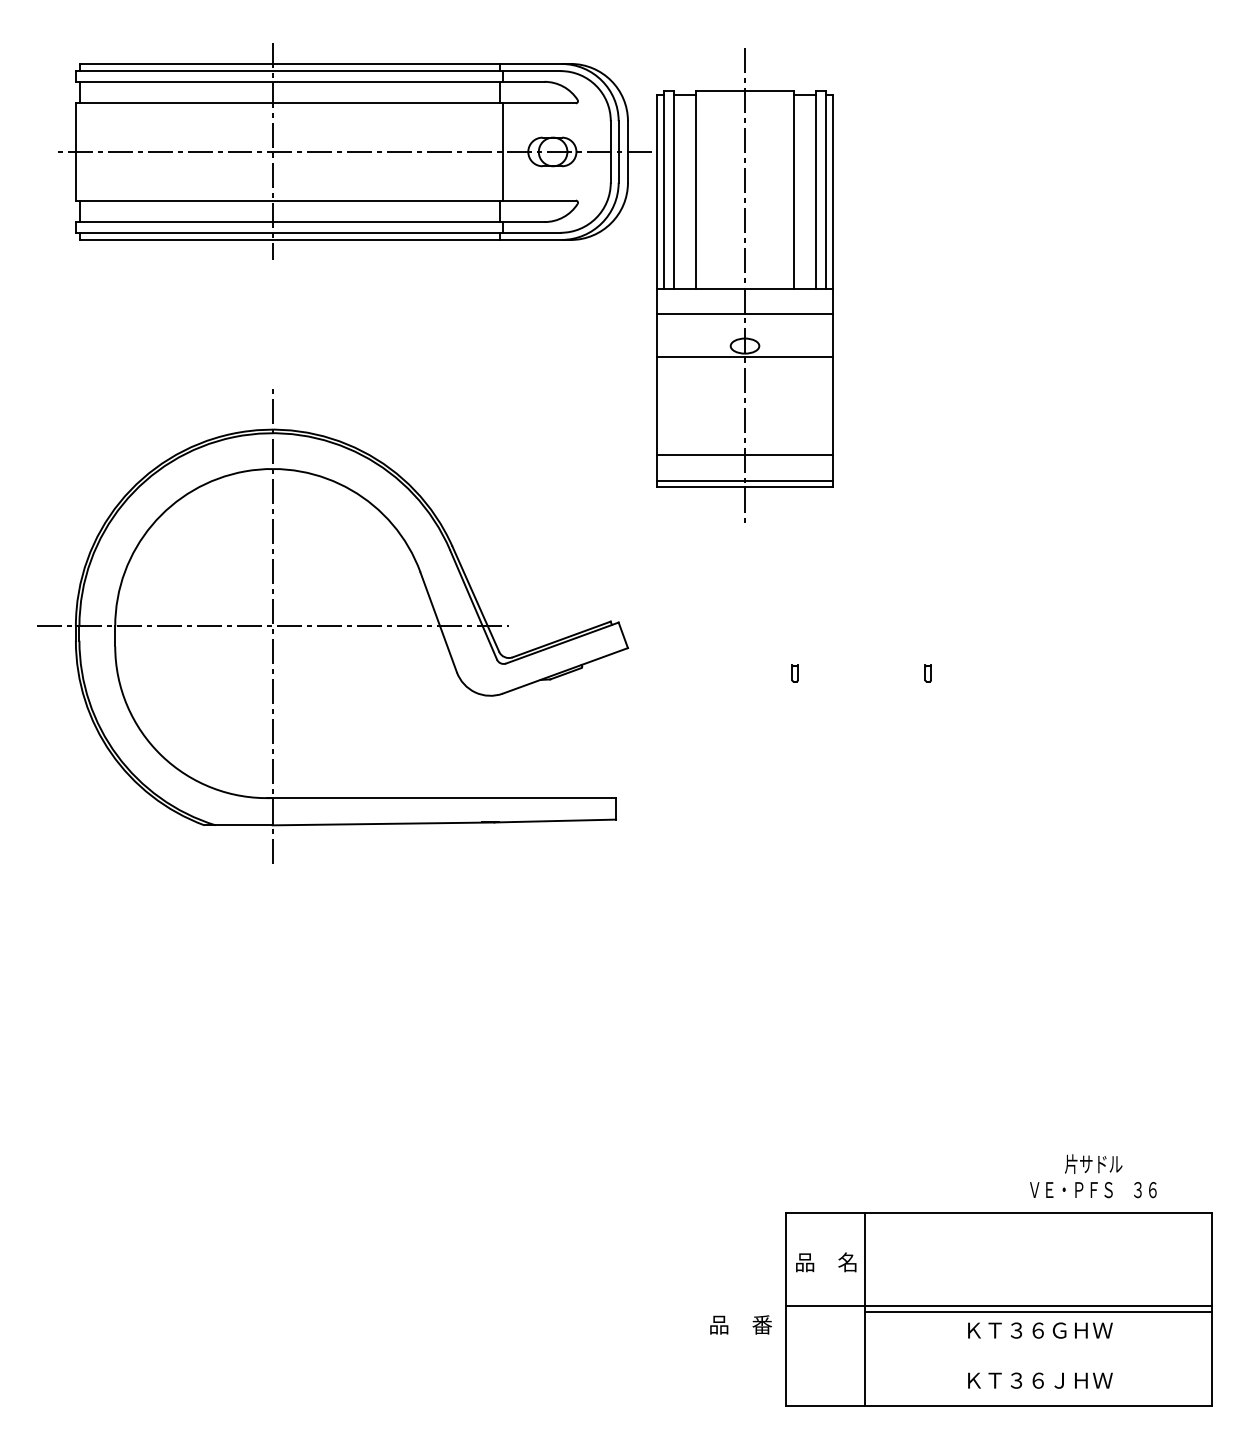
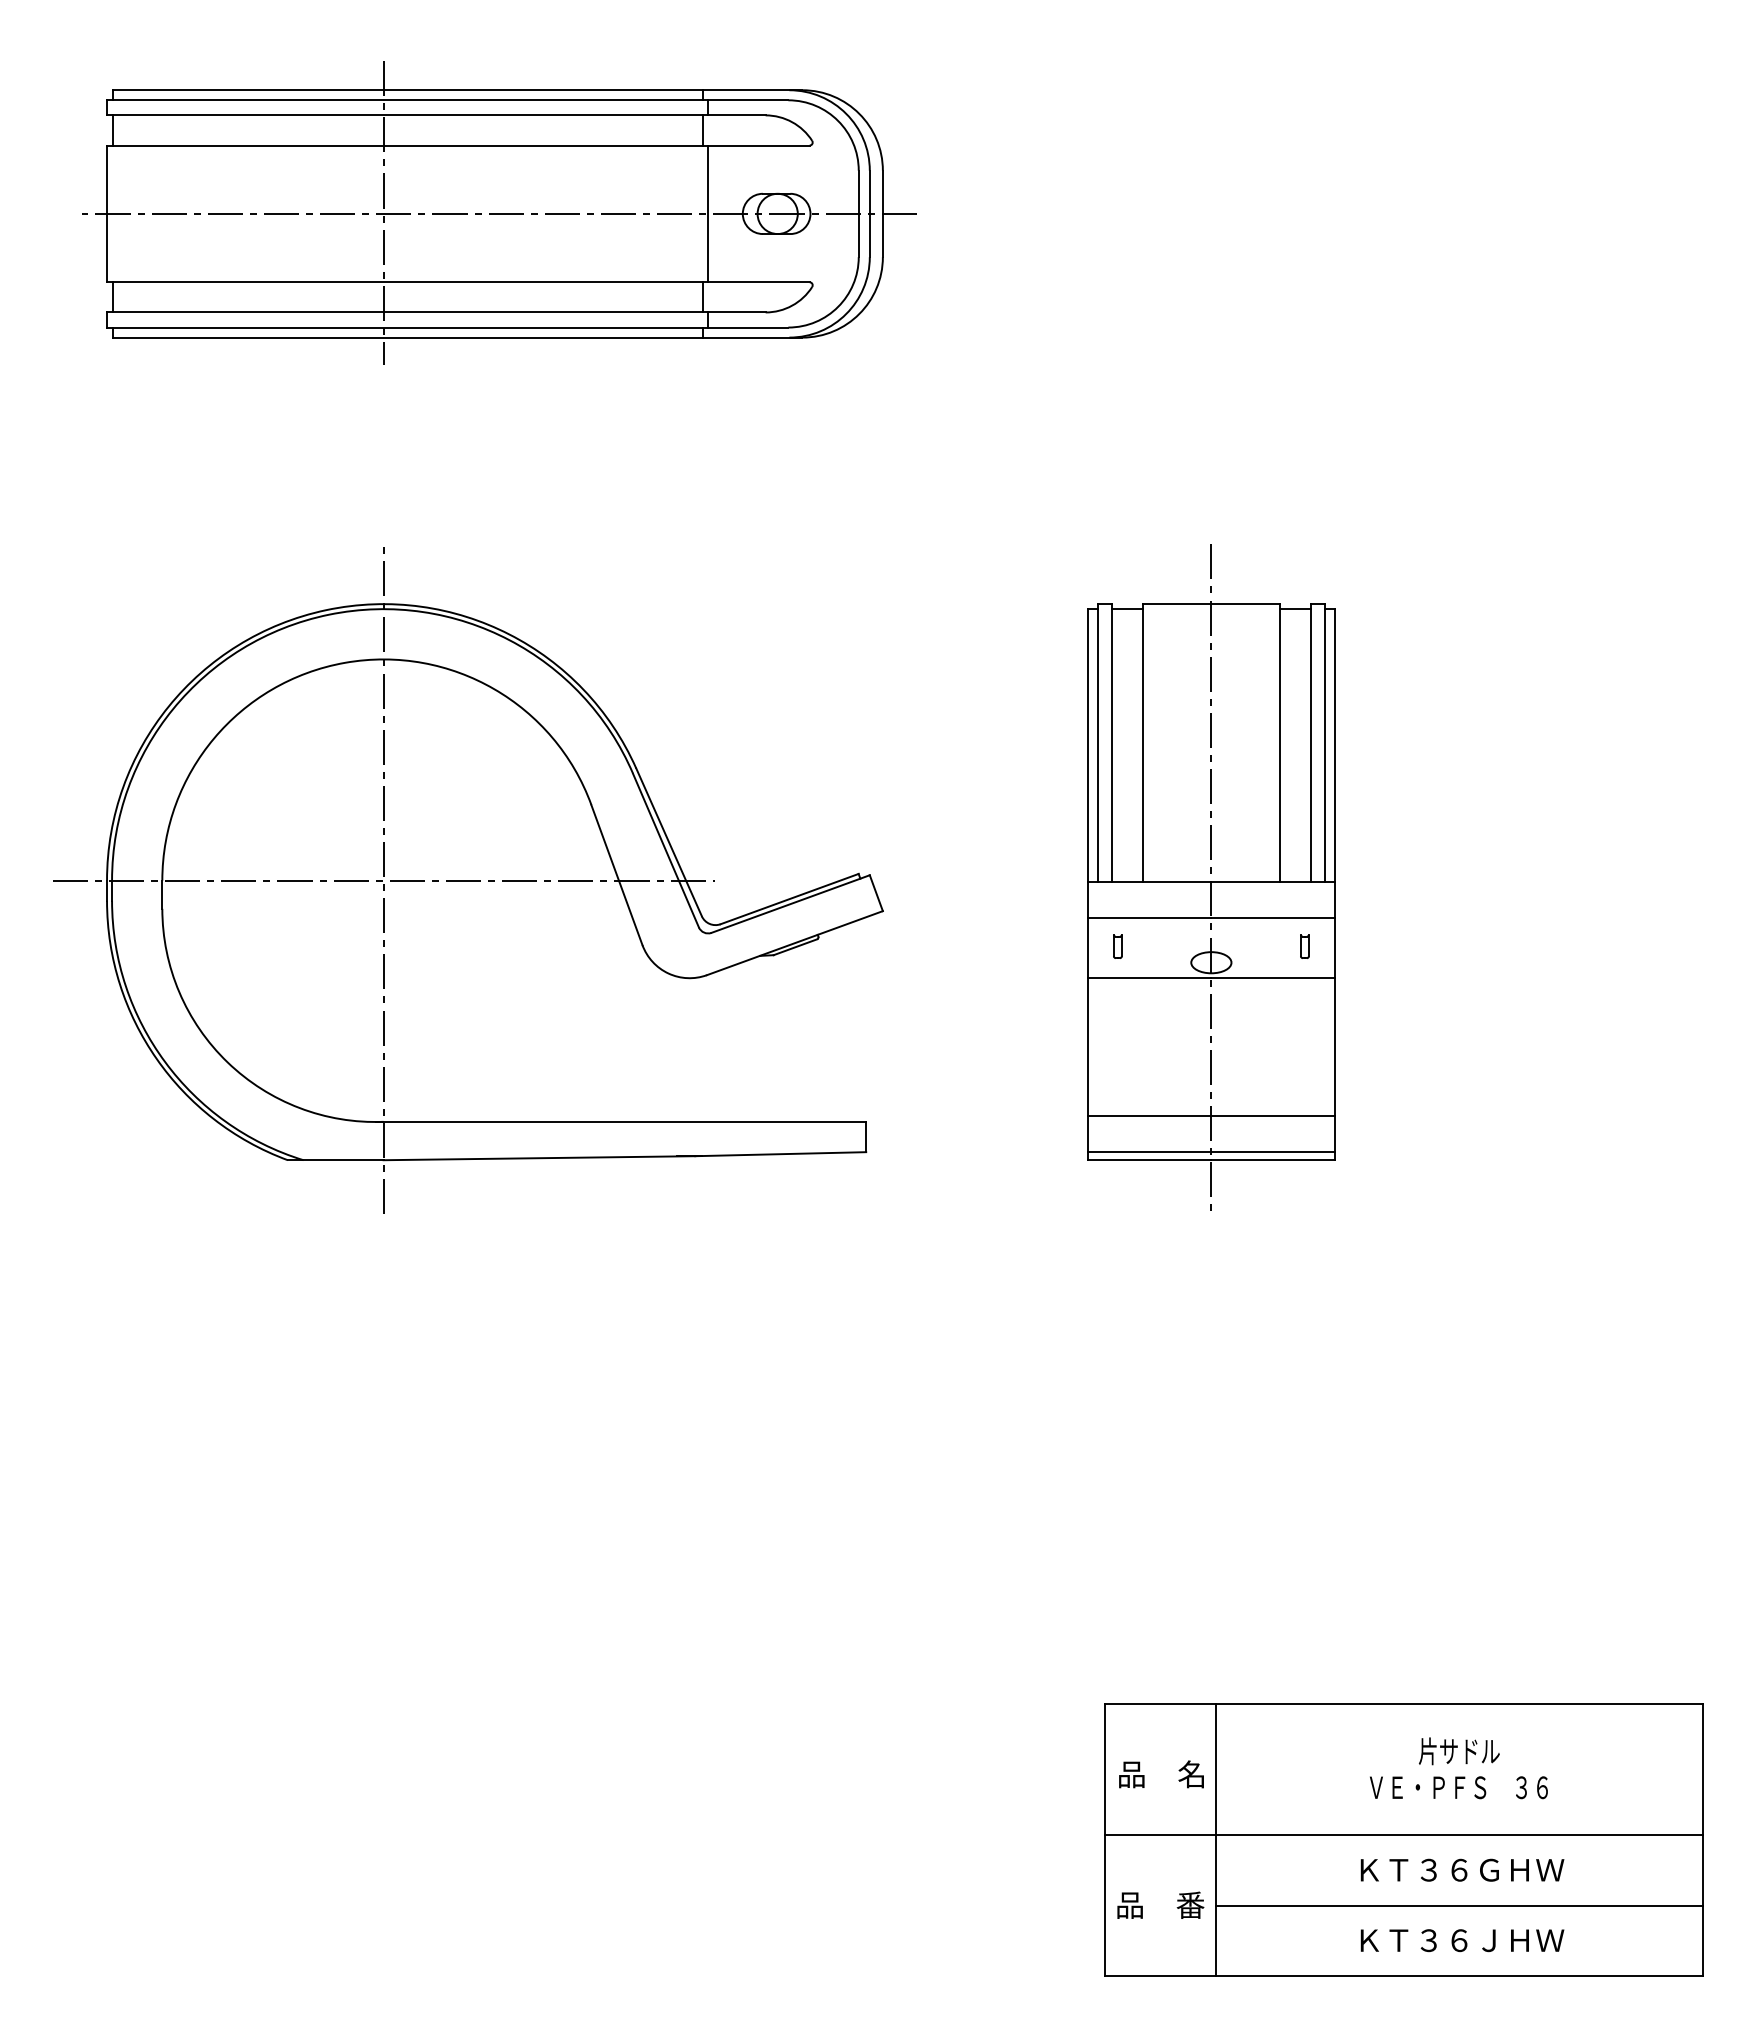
part: (745, 285) -> (1211, 877), moved
text: (1093, 1176) -> (1458, 1768), moved
line: (1038, 1312) -> (1459, 1905), moved
text: (740, 1324) -> (1160, 1904), moved

